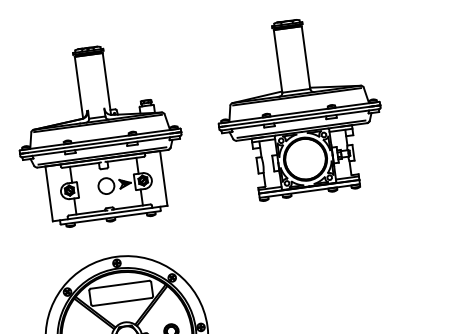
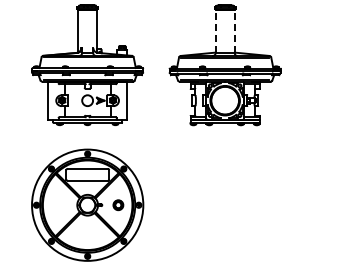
line: (305, 57) -> (234, 31), solid -> dashed
line: (277, 60) -> (215, 31), solid -> dashed

